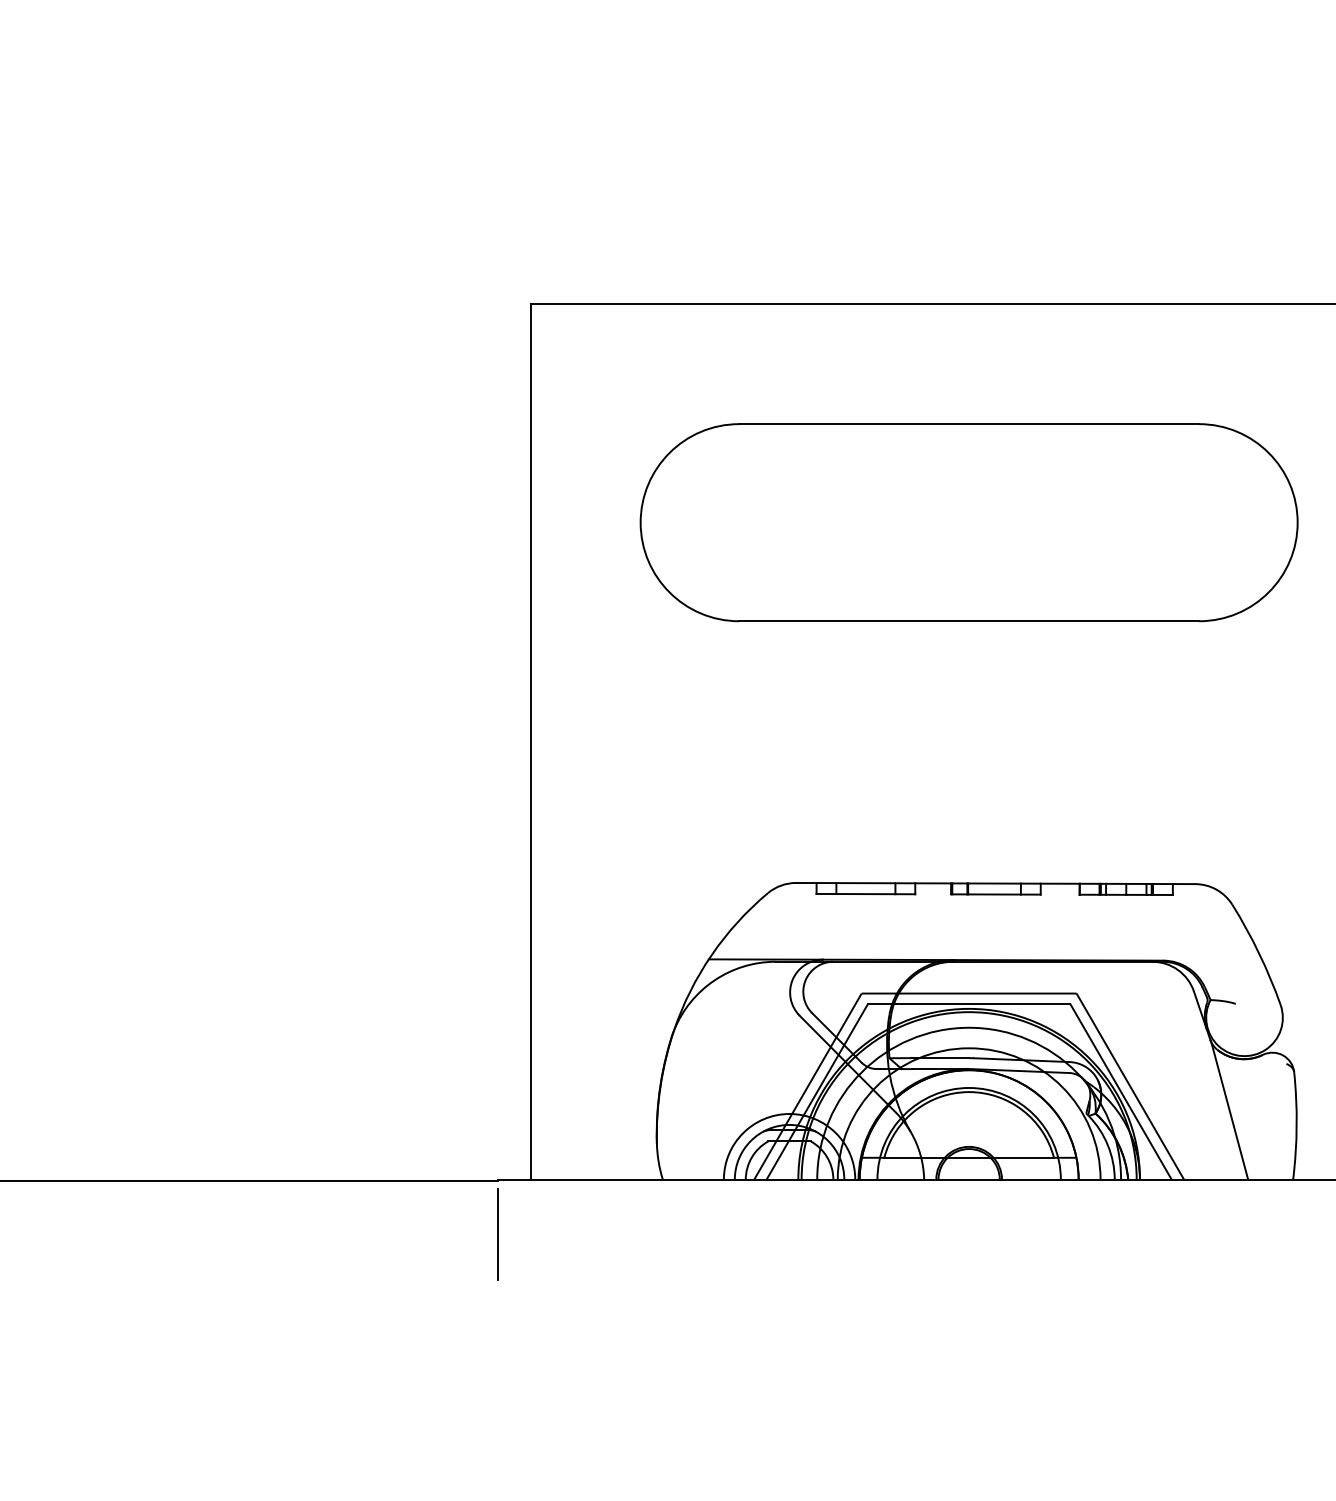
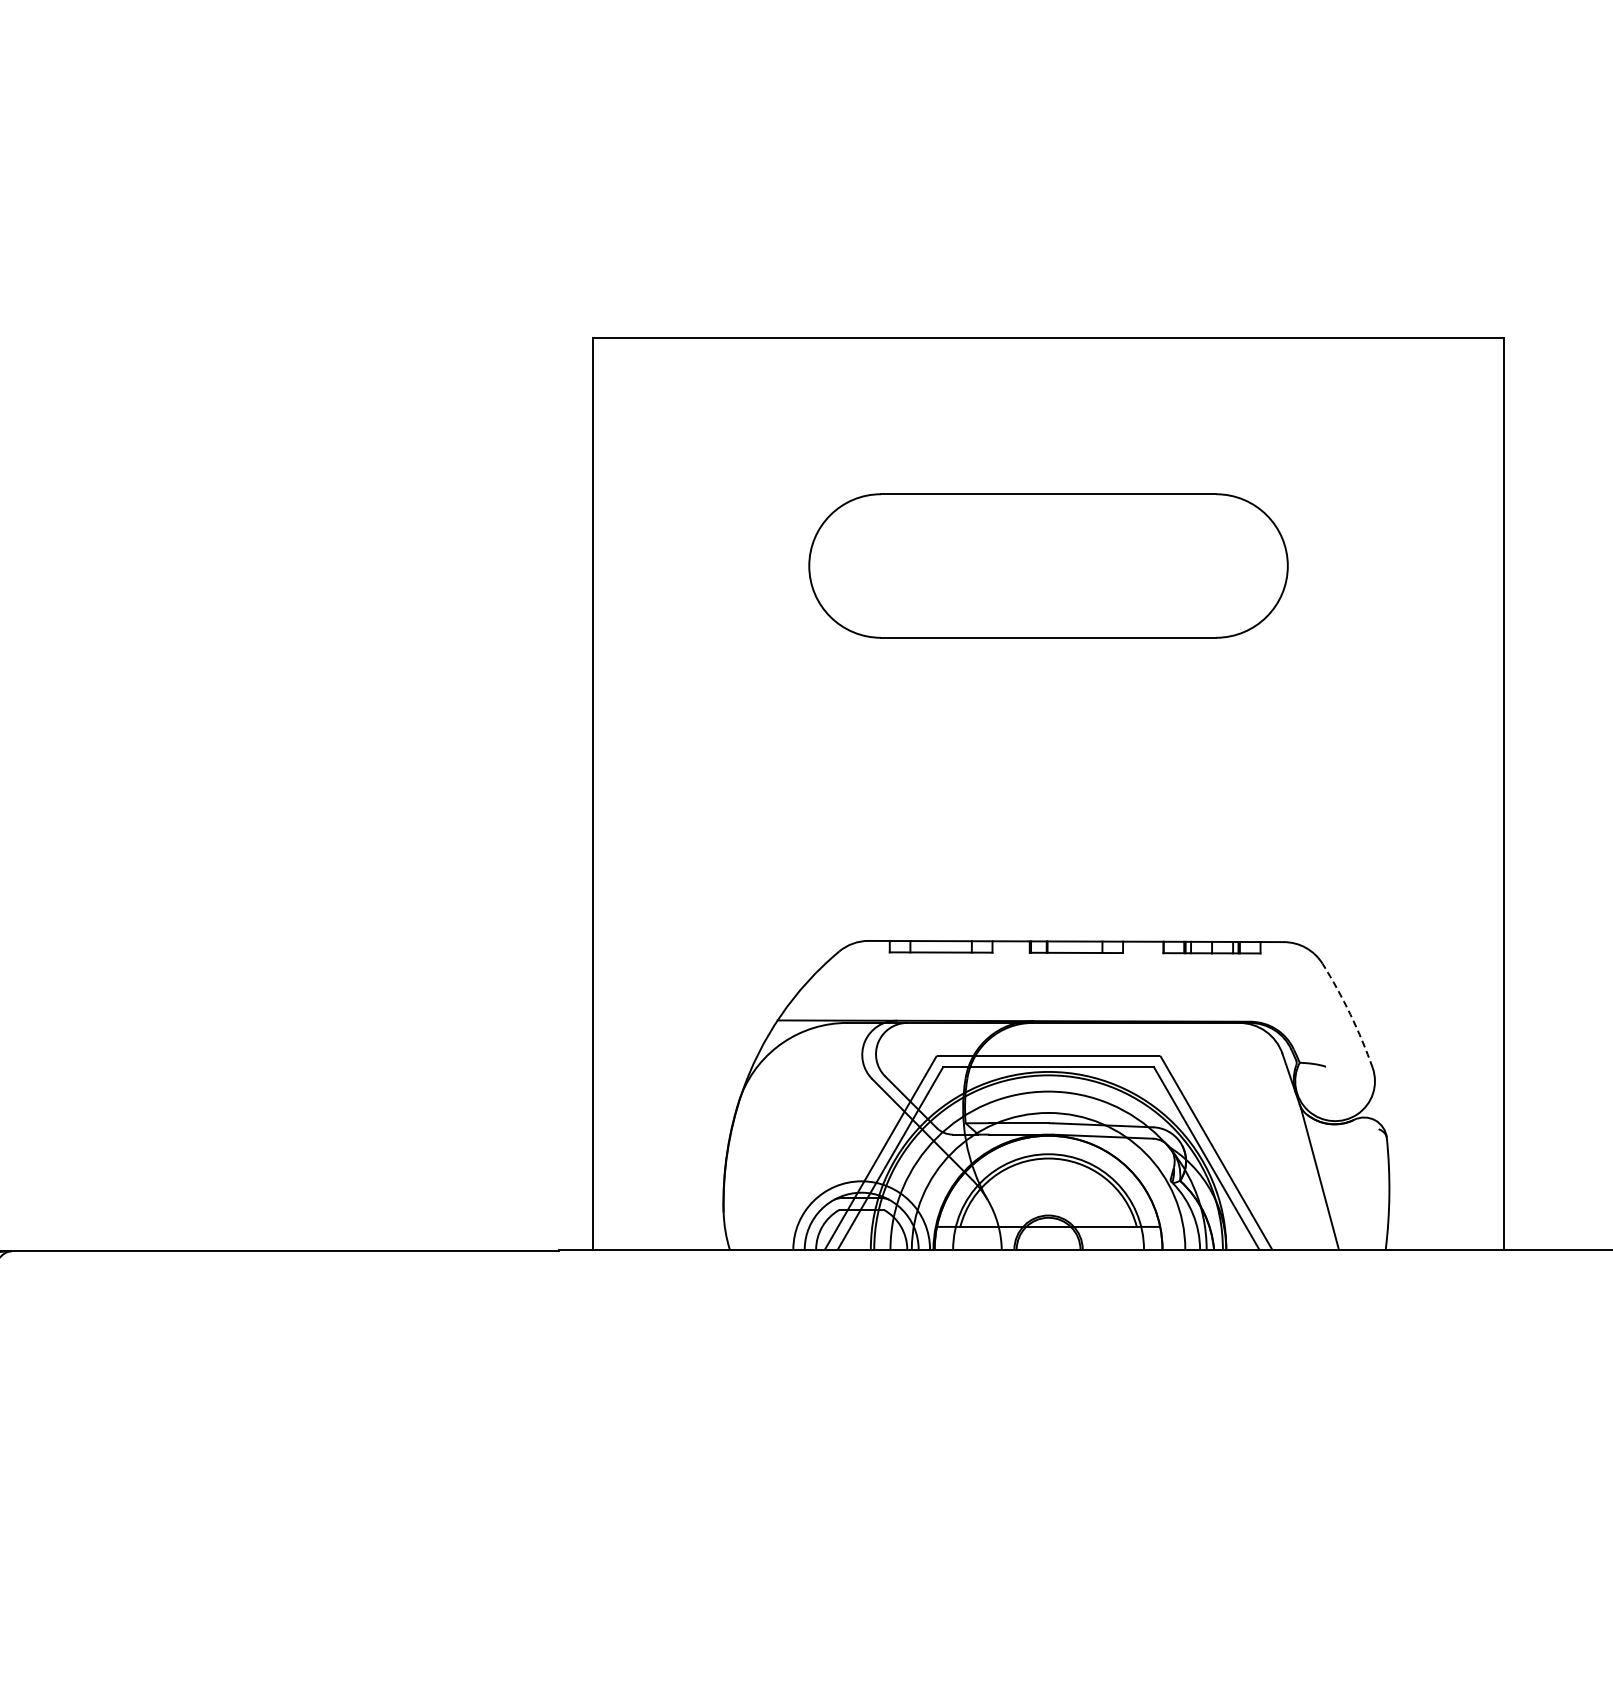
part: (969, 522) -> (1048, 565), size x0.7
arc: (1259, 953) -> (1350, 1014), solid -> dashed
line: (498, 1234) -> (558, 1306), removed

